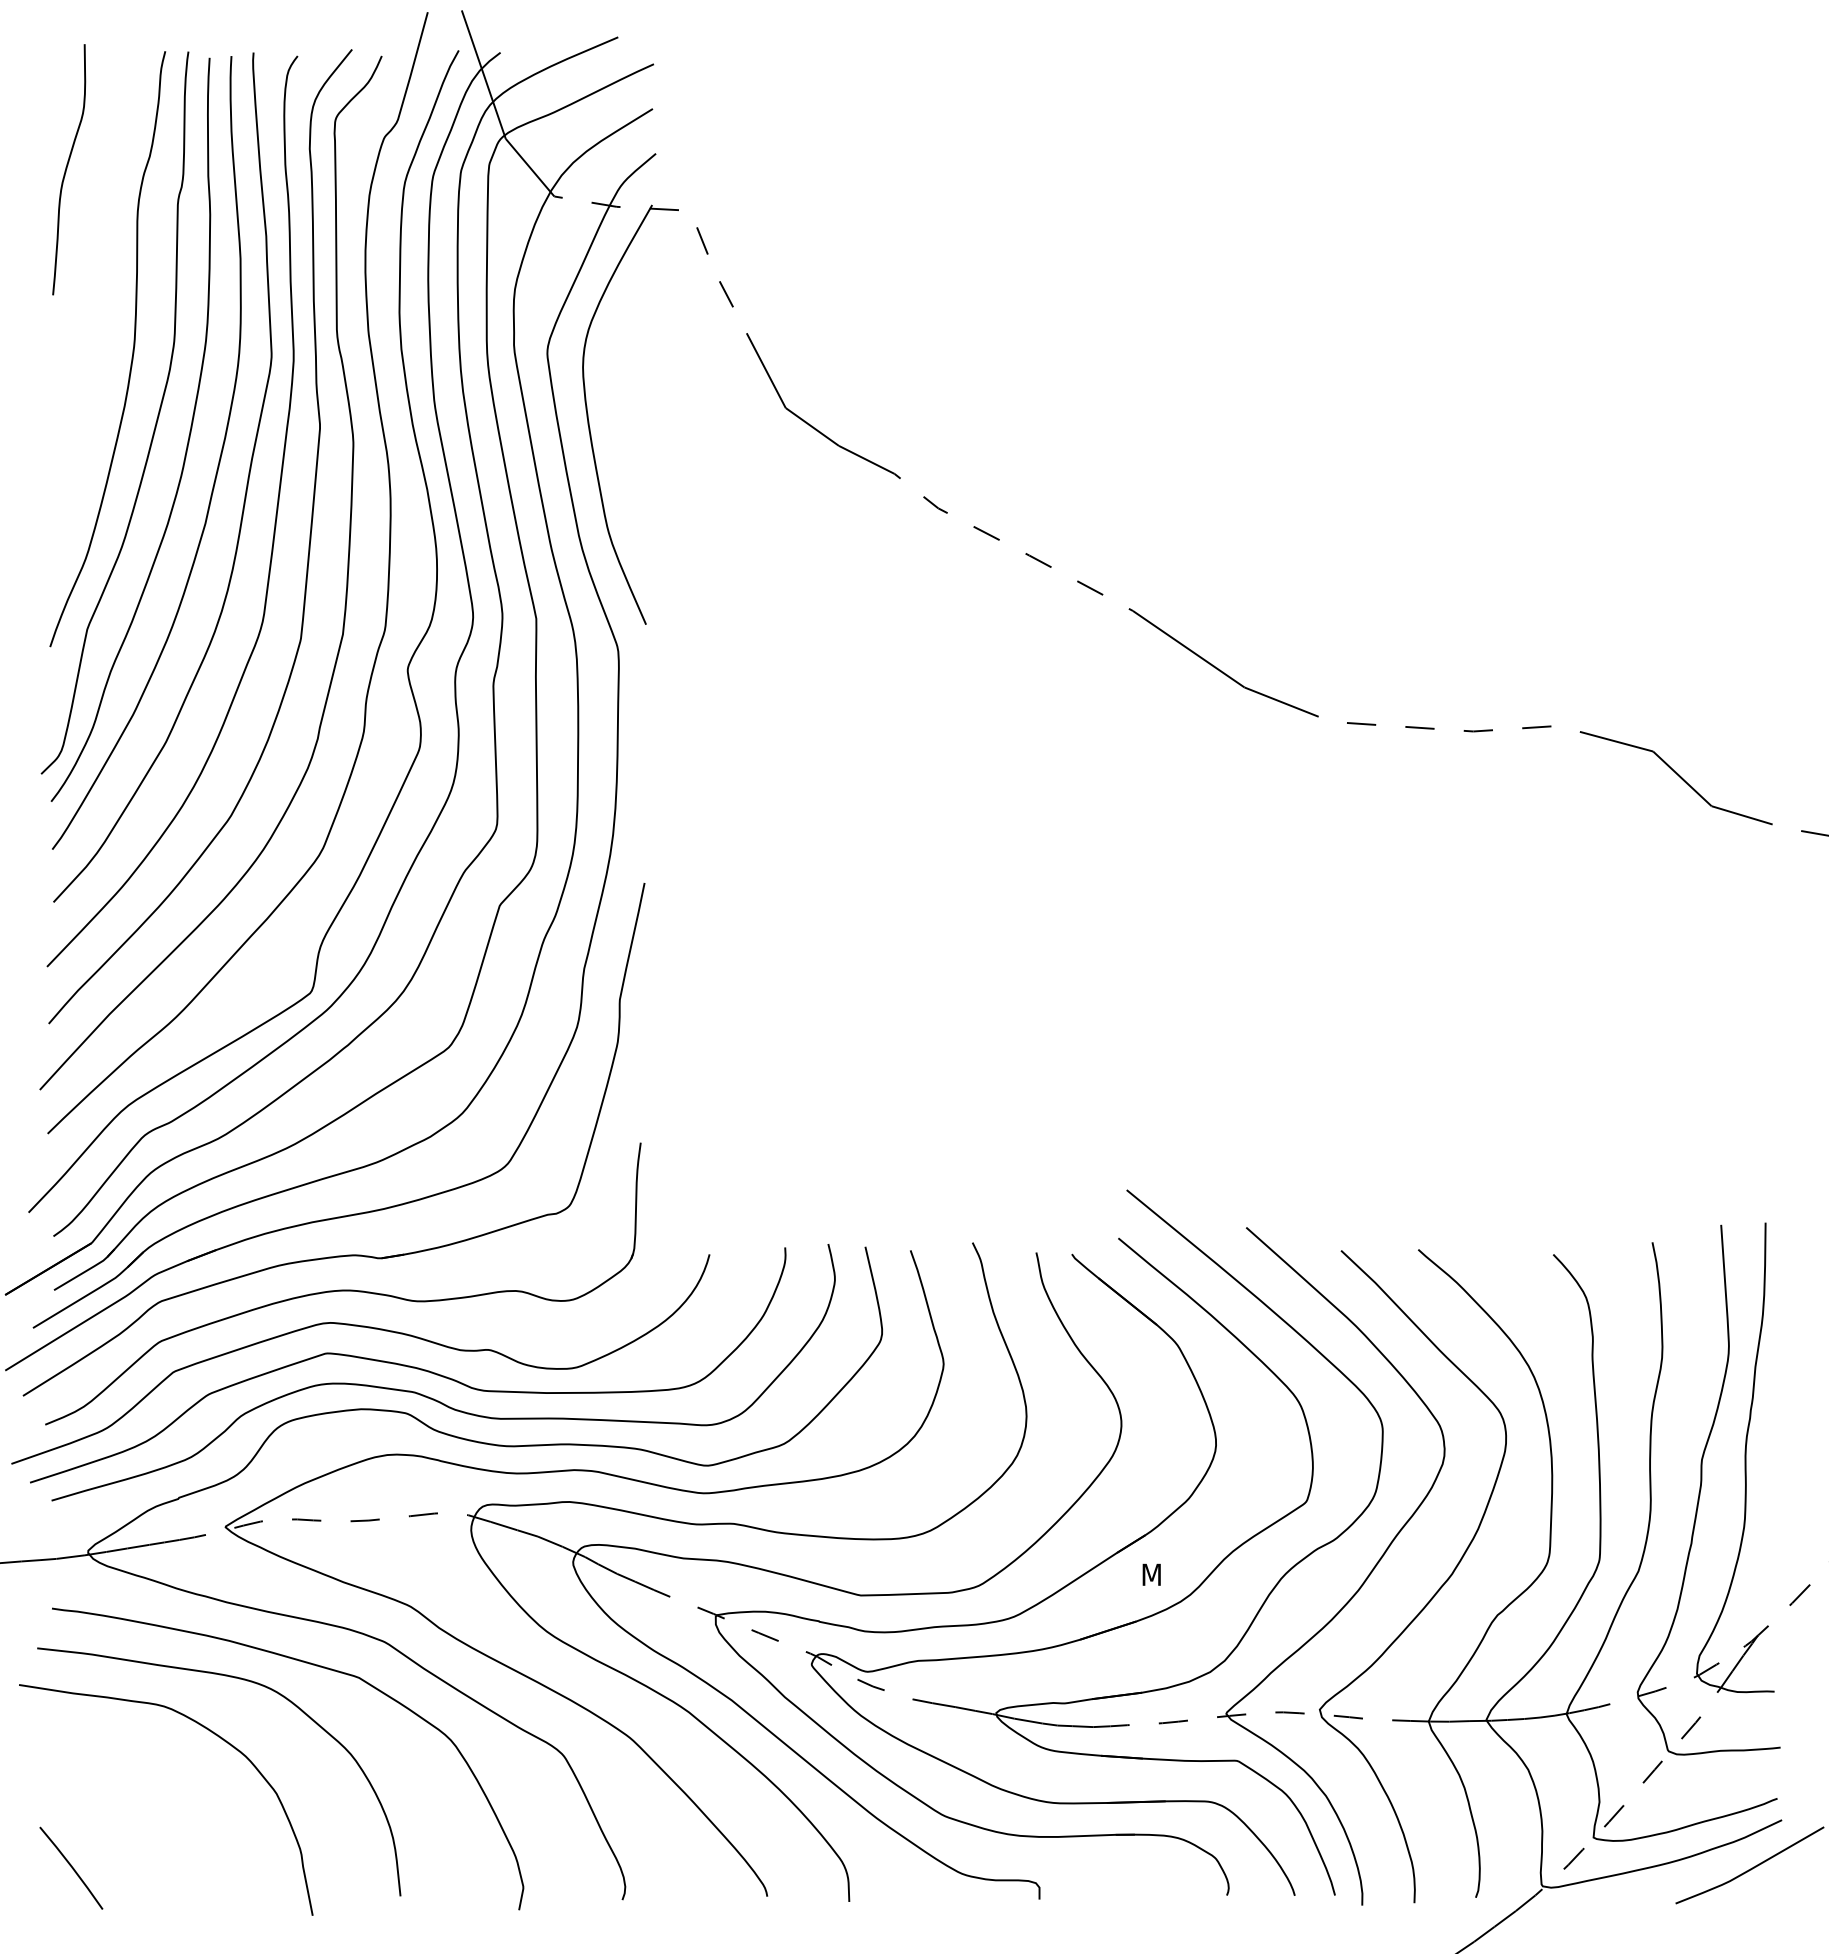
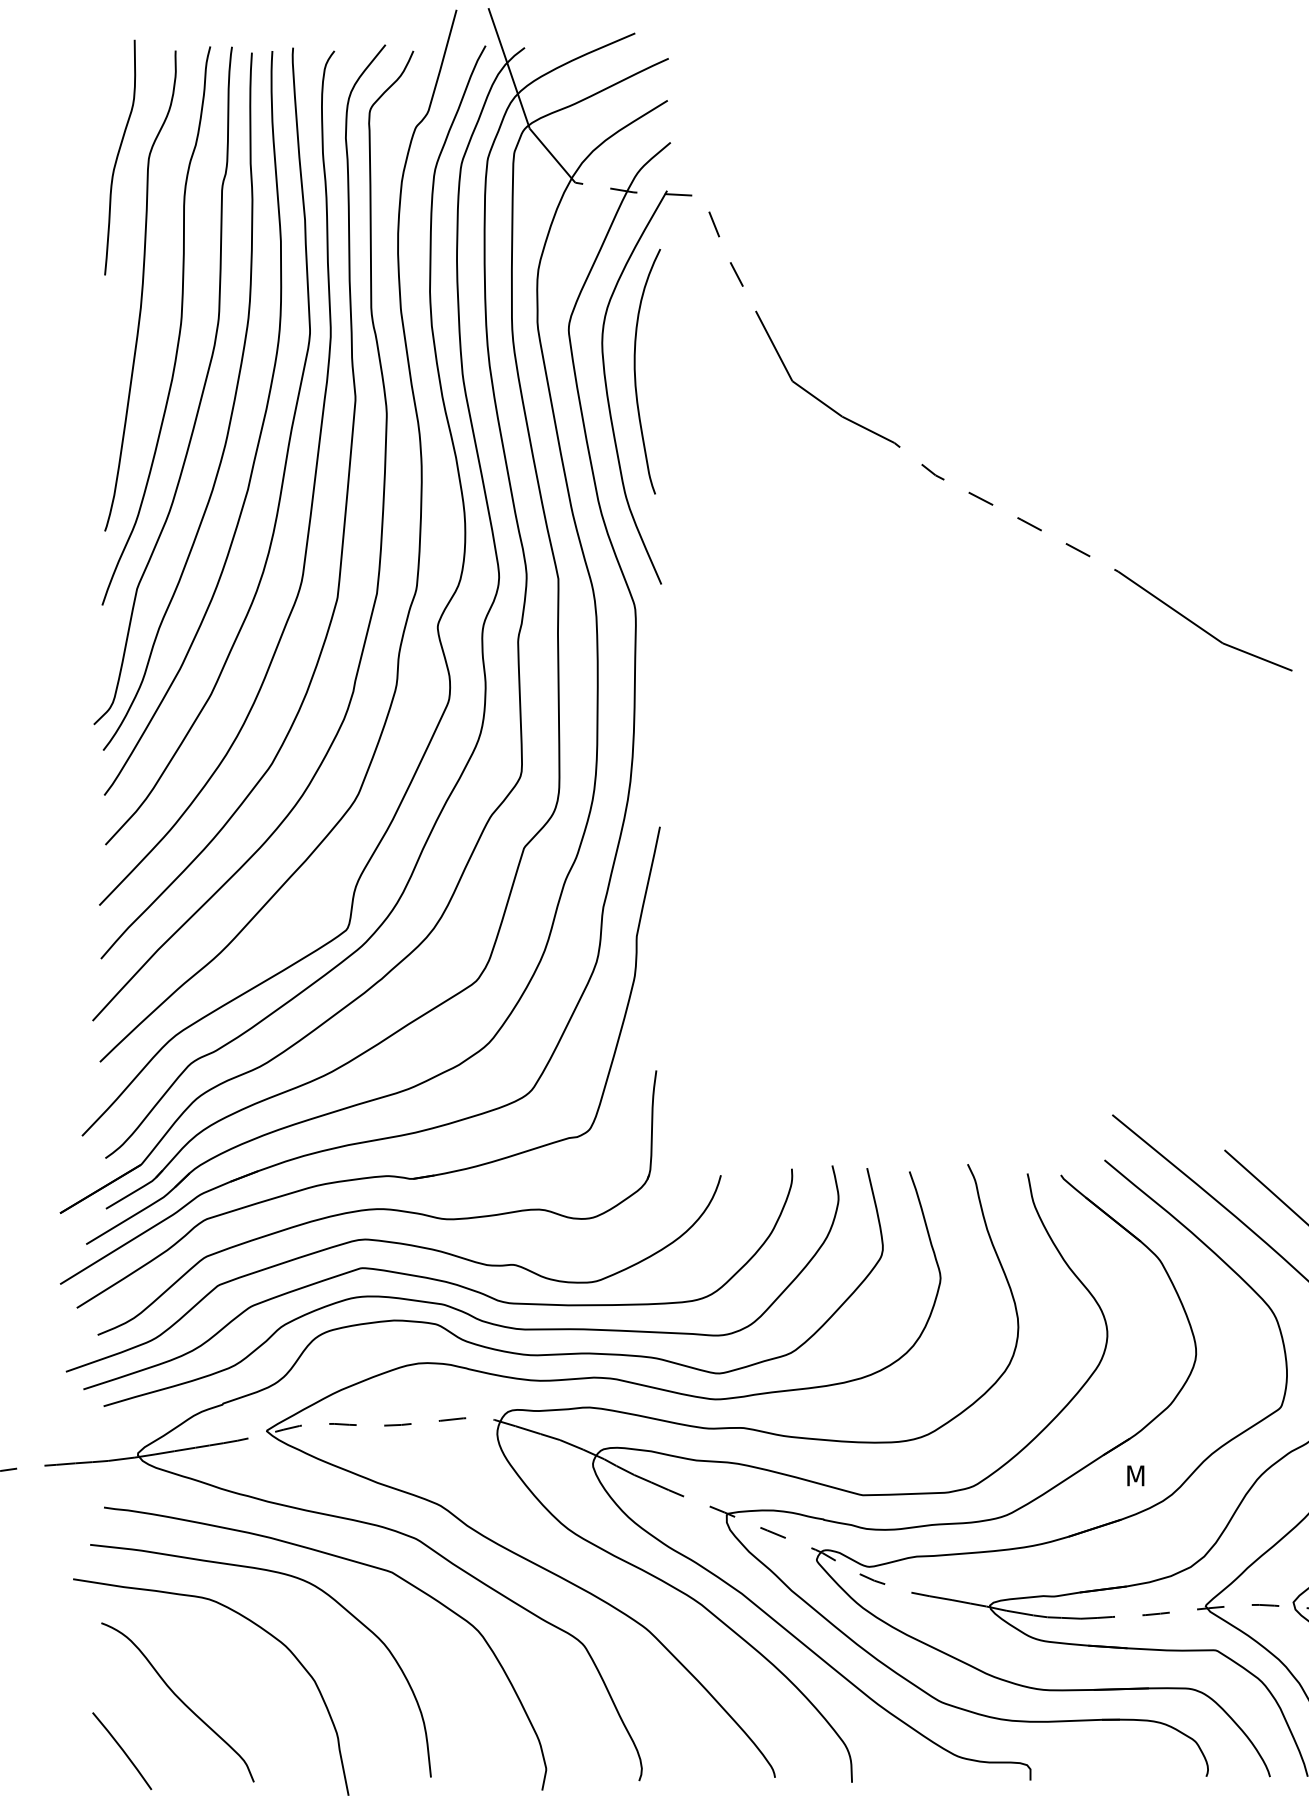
curve: (91, 311) -> (141, 290), added
curve: (618, 397) -> (635, 371), added
curve: (132, 1813) -> (179, 1699), added

